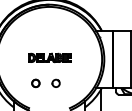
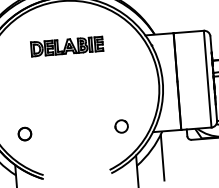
part: (49, 57) -> (66, 45), moved
part: (55, 82) -> (120, 124), moved
part: (35, 83) -> (24, 134), moved

